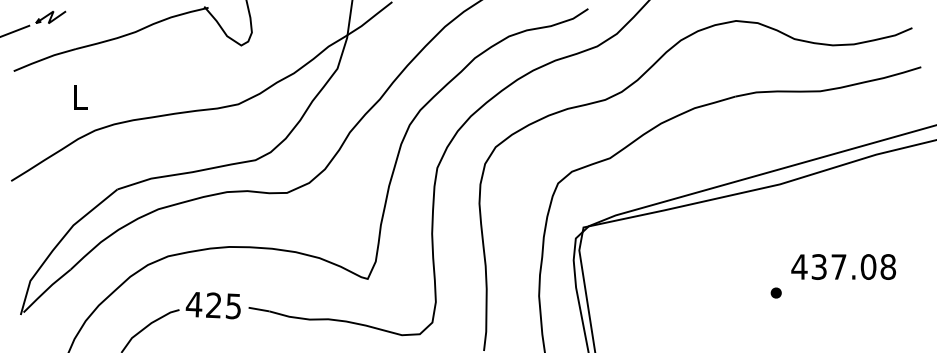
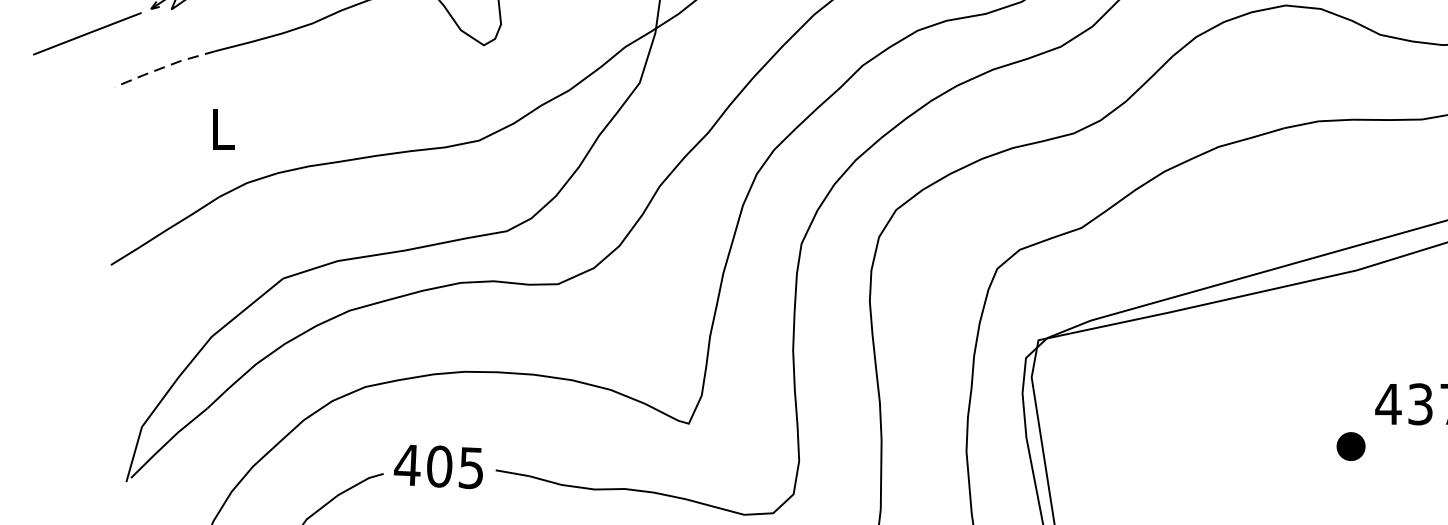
line: (44, 59) -> (164, 67), solid -> dashed
part: (775, 292) -> (1349, 445), size x1.6
text: (213, 305) -> (438, 466), 425 -> 405

